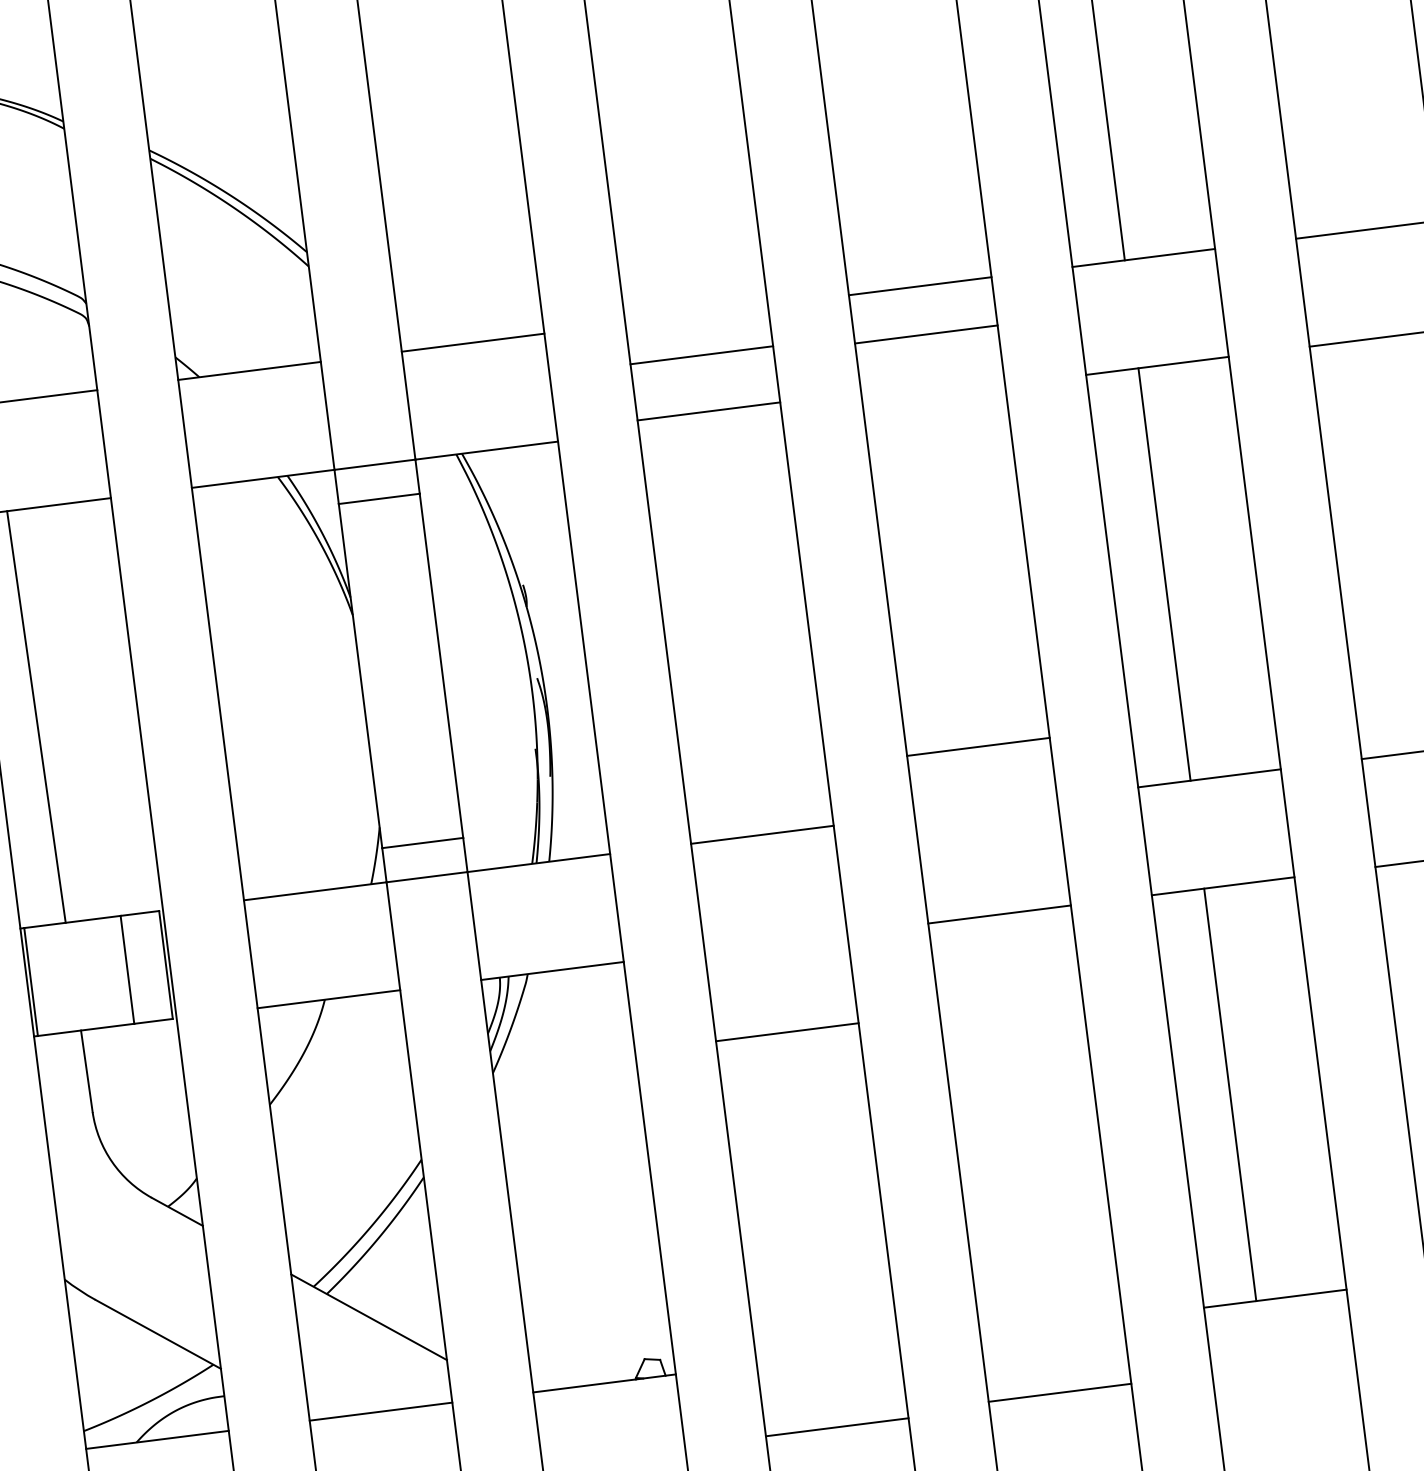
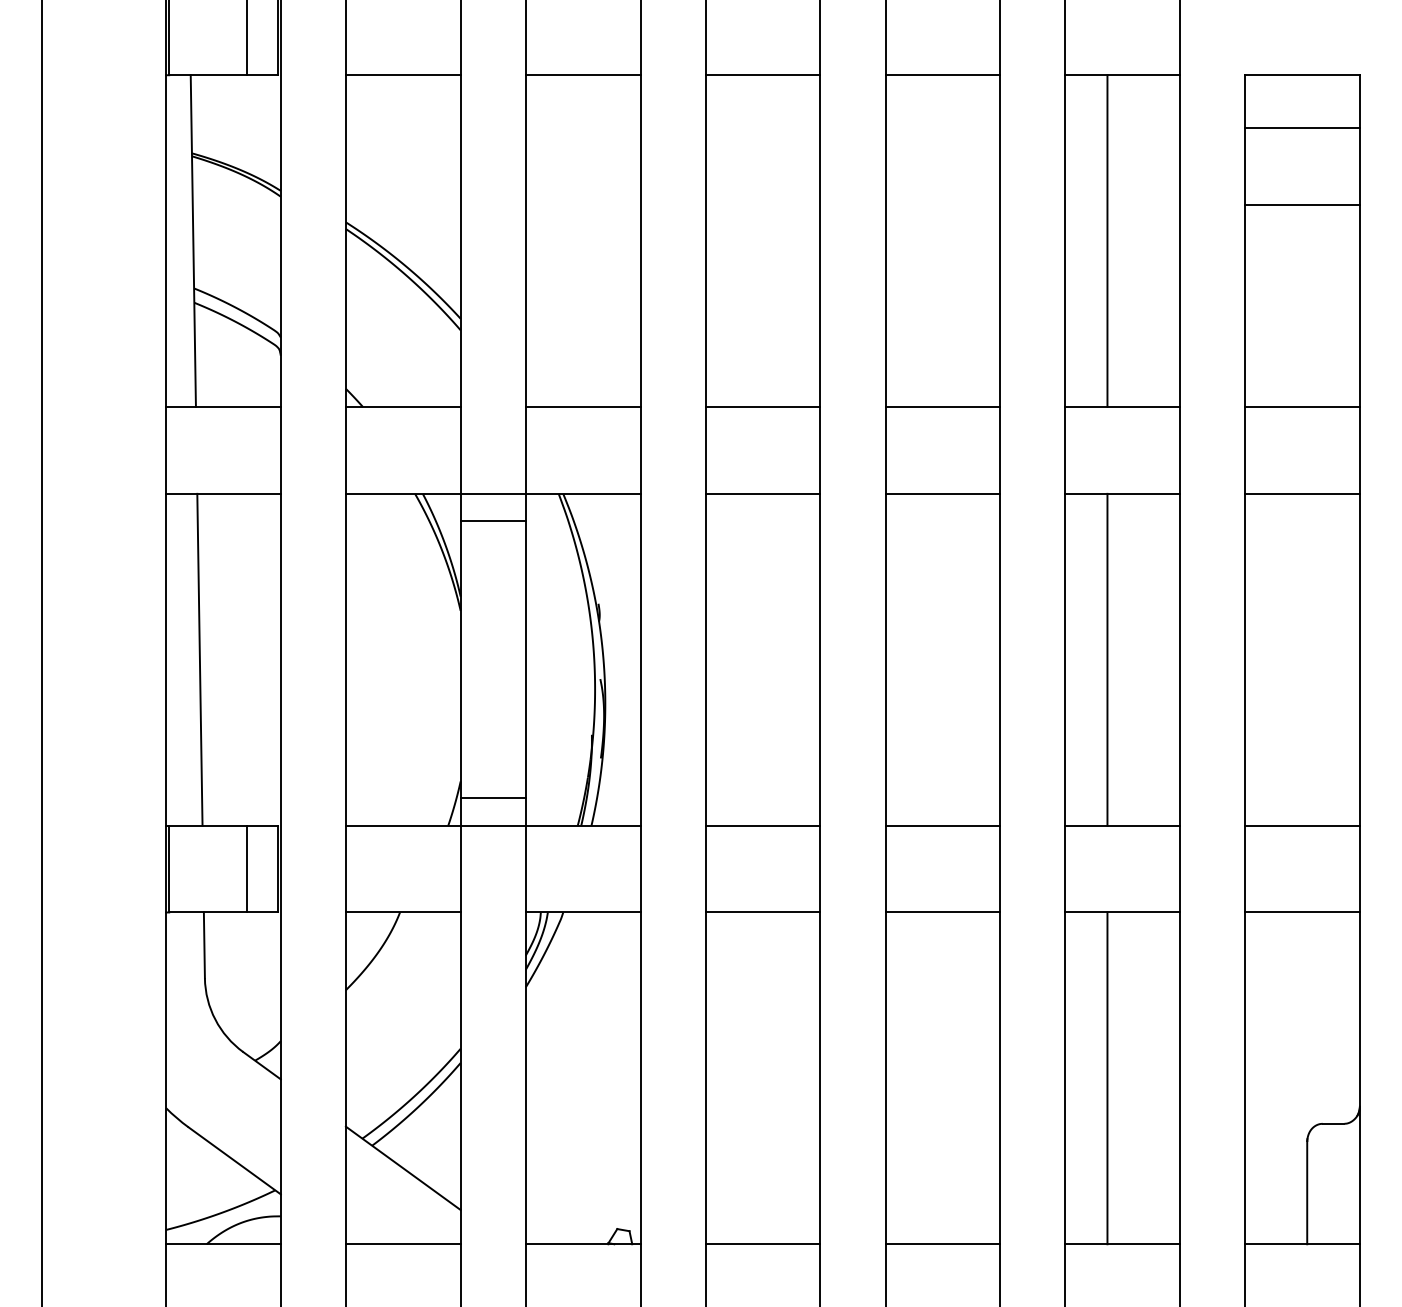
line: (925, 334) -> (942, 493), moved
line: (701, 354) -> (762, 493), moved
line: (708, 412) -> (762, 407), moved
line: (977, 746) -> (942, 825), moved
line: (786, 1032) -> (762, 912), moved
line: (1059, 1393) -> (942, 1244), moved
line: (836, 1427) -> (762, 1244), moved

